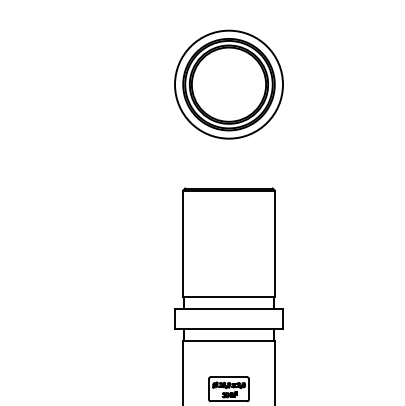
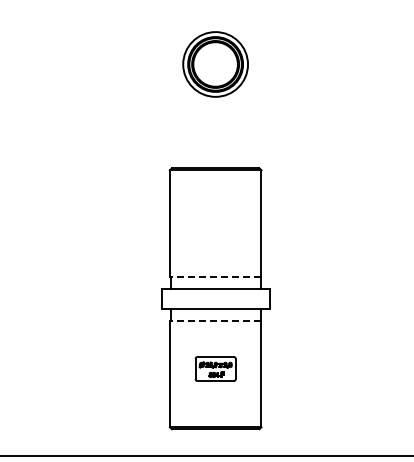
part: (228, 84) -> (215, 64), size x0.6
line: (228, 296) -> (215, 276), solid -> dashed
line: (228, 340) -> (215, 320), solid -> dashed

